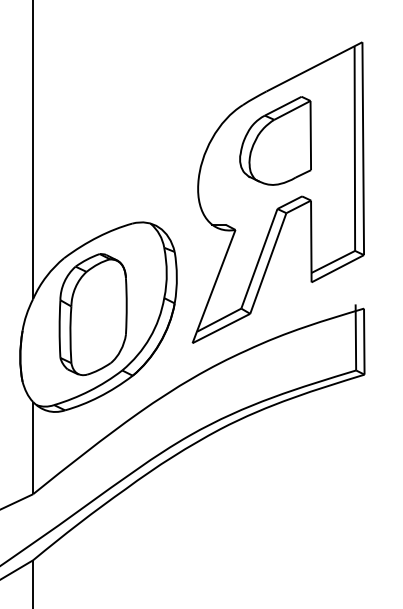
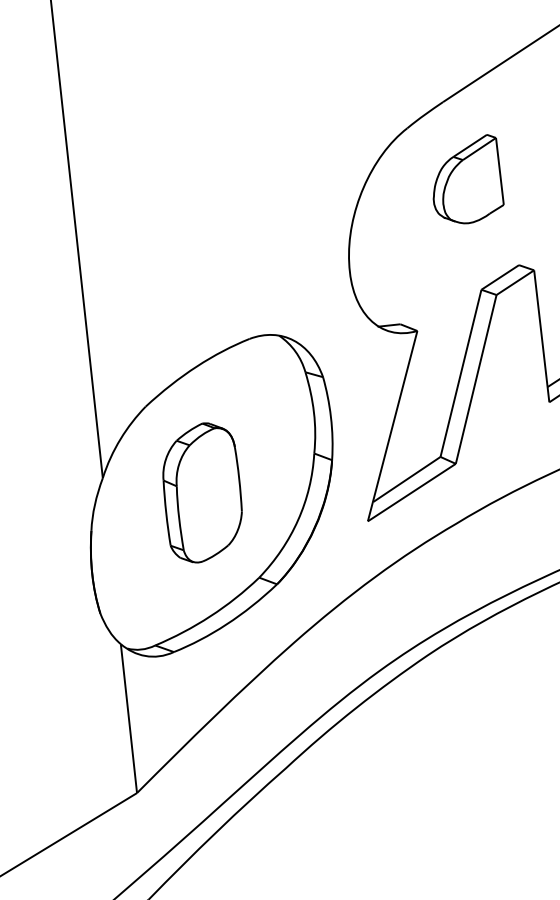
part: (275, 140) -> (466, 179), size x0.6
part: (92, 314) -> (201, 492), size x0.7

